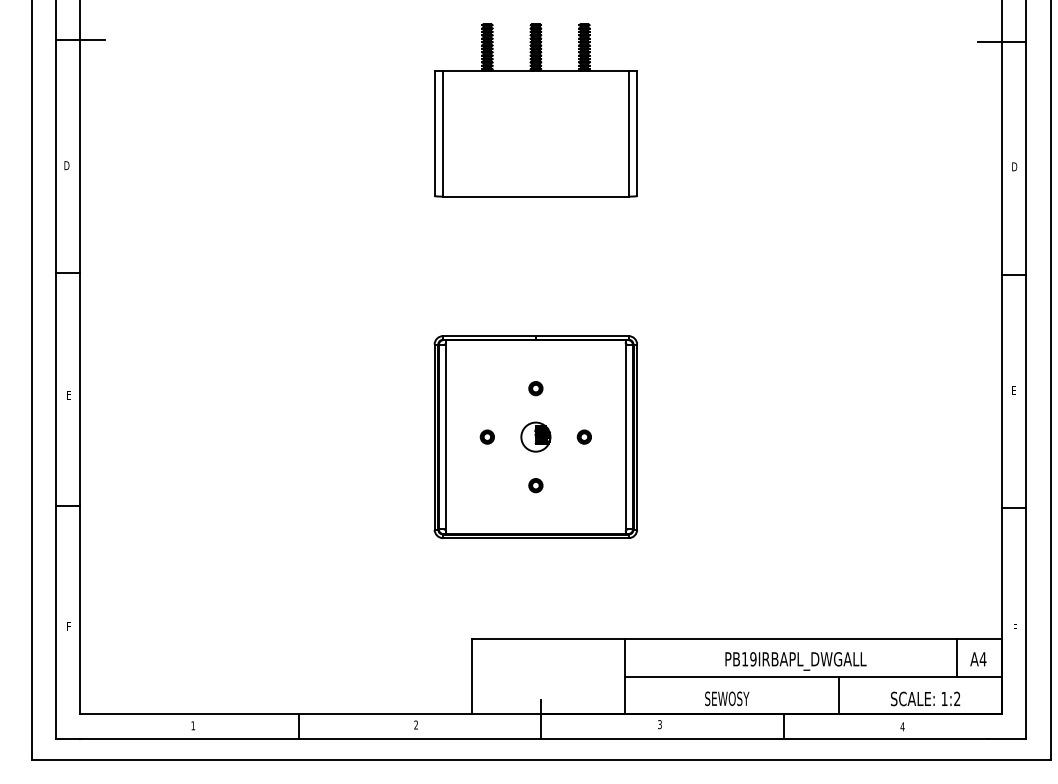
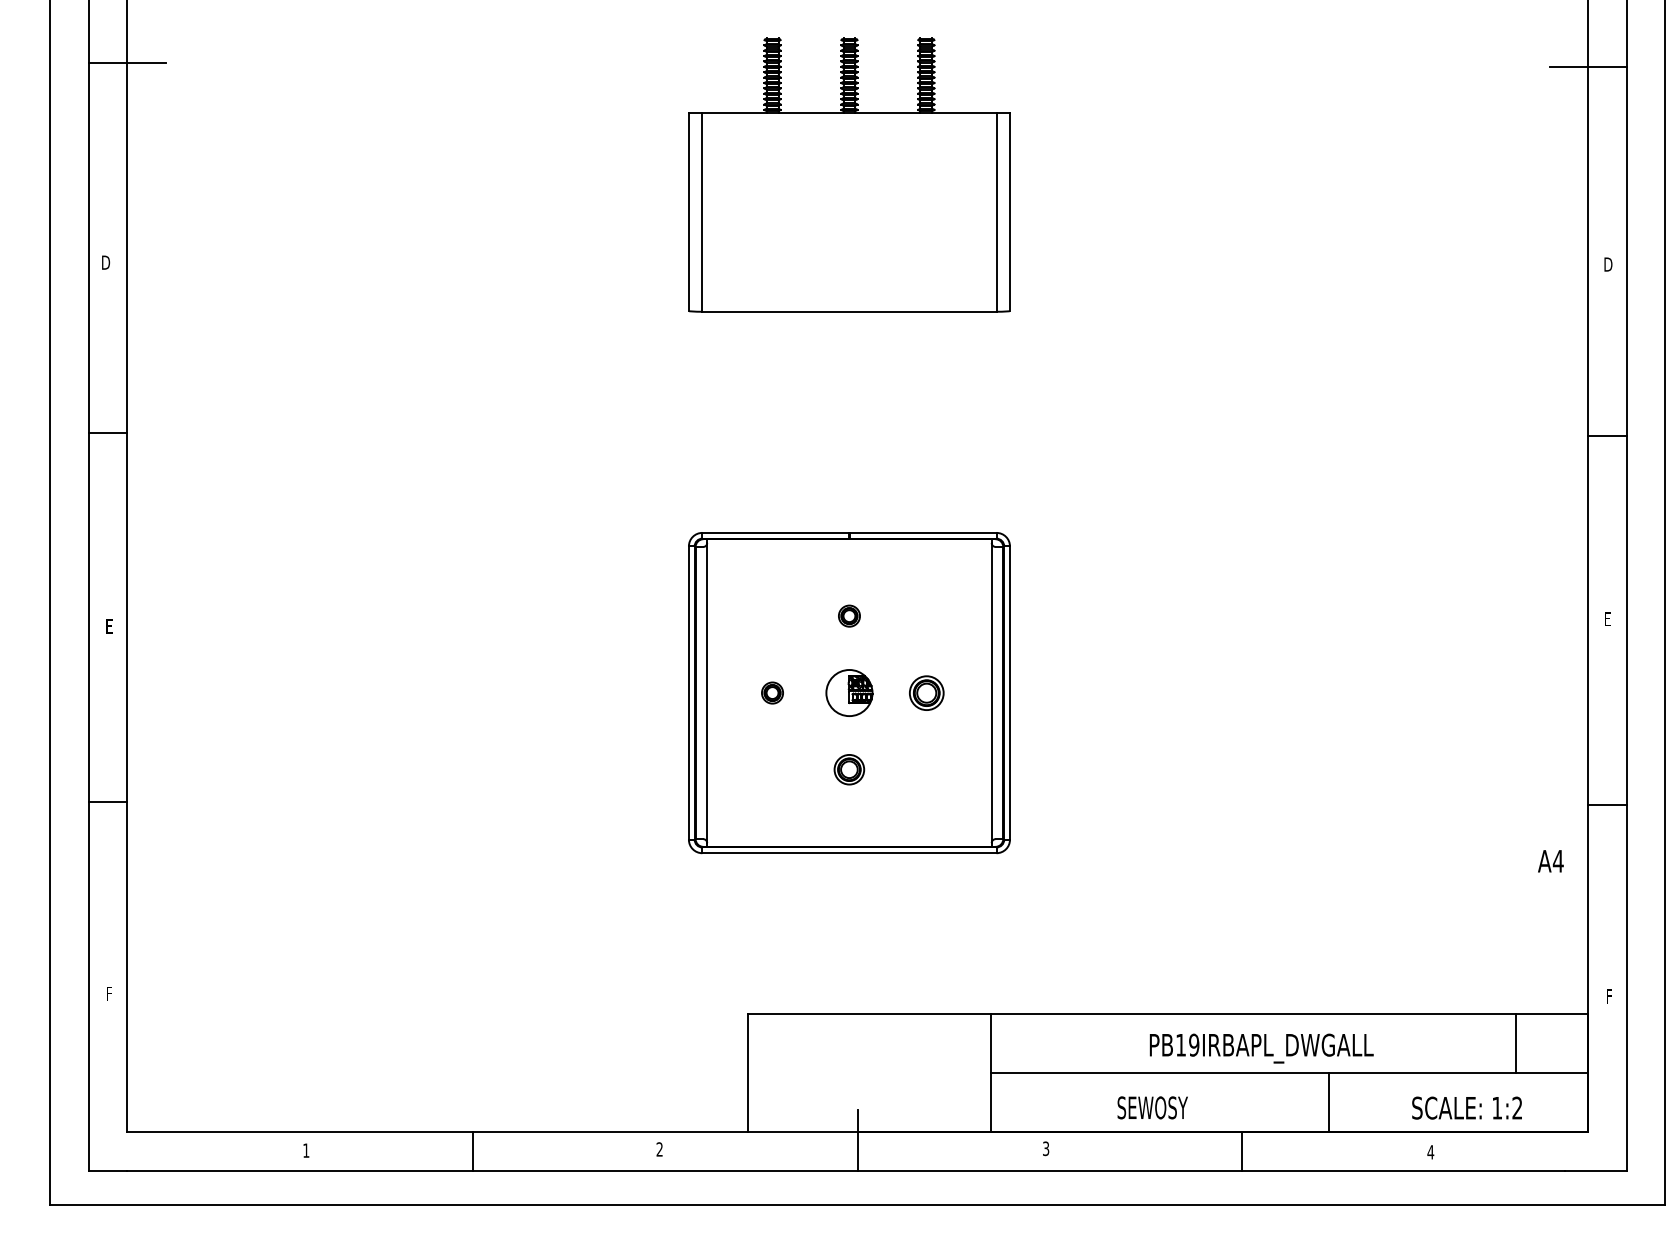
part: (583, 436) -> (924, 692), size x1.6
part: (535, 485) -> (848, 769), size x1.4
text: (978, 659) -> (1551, 861), moved

